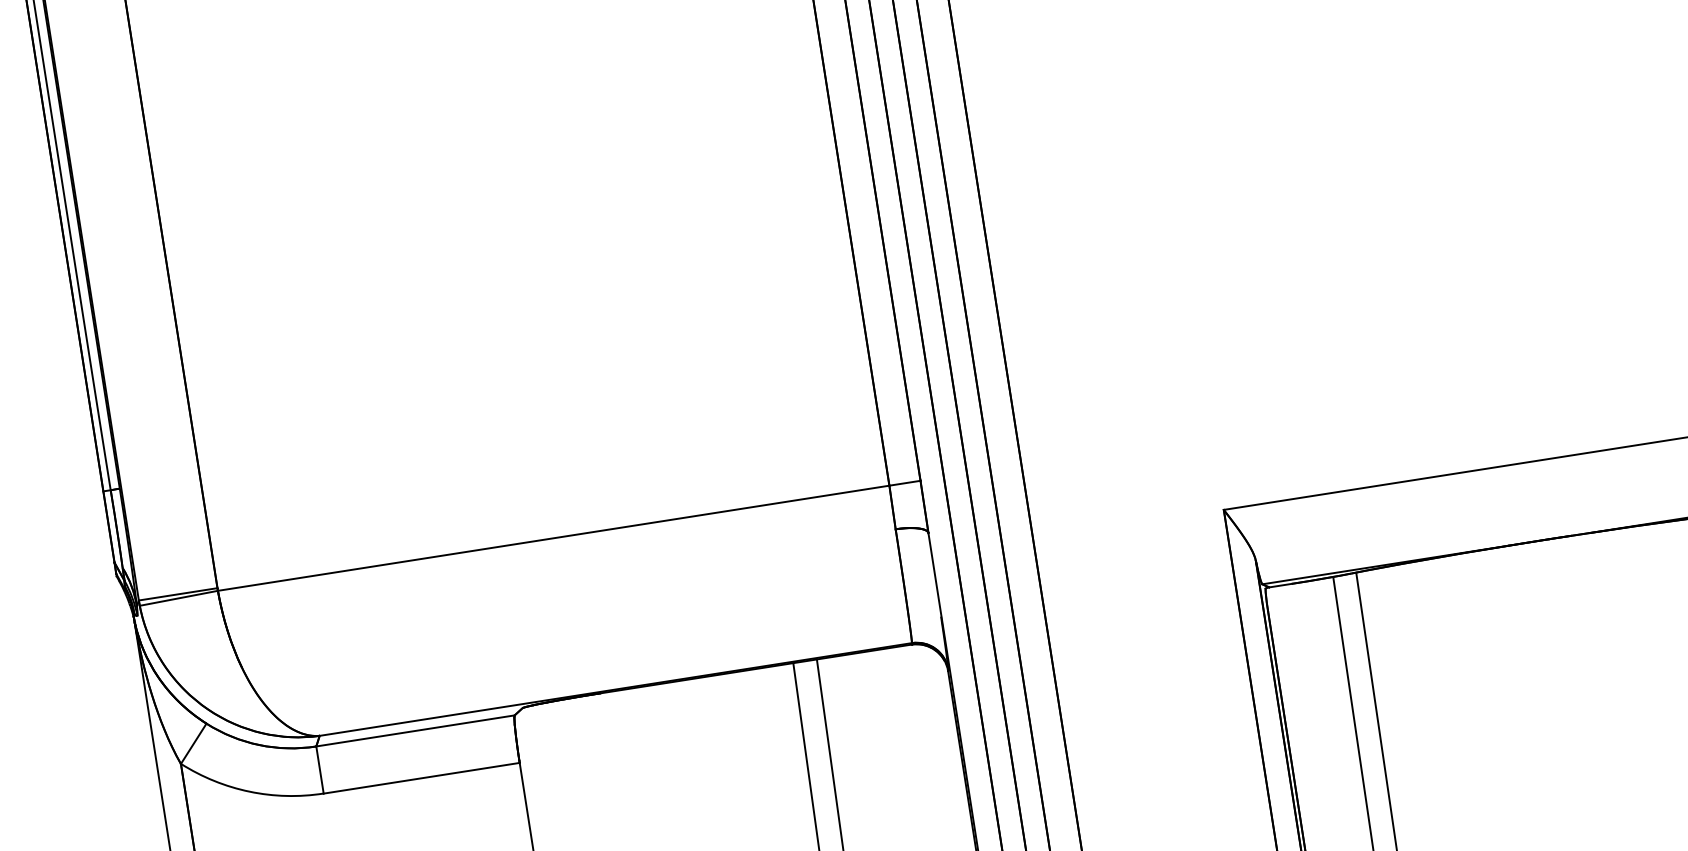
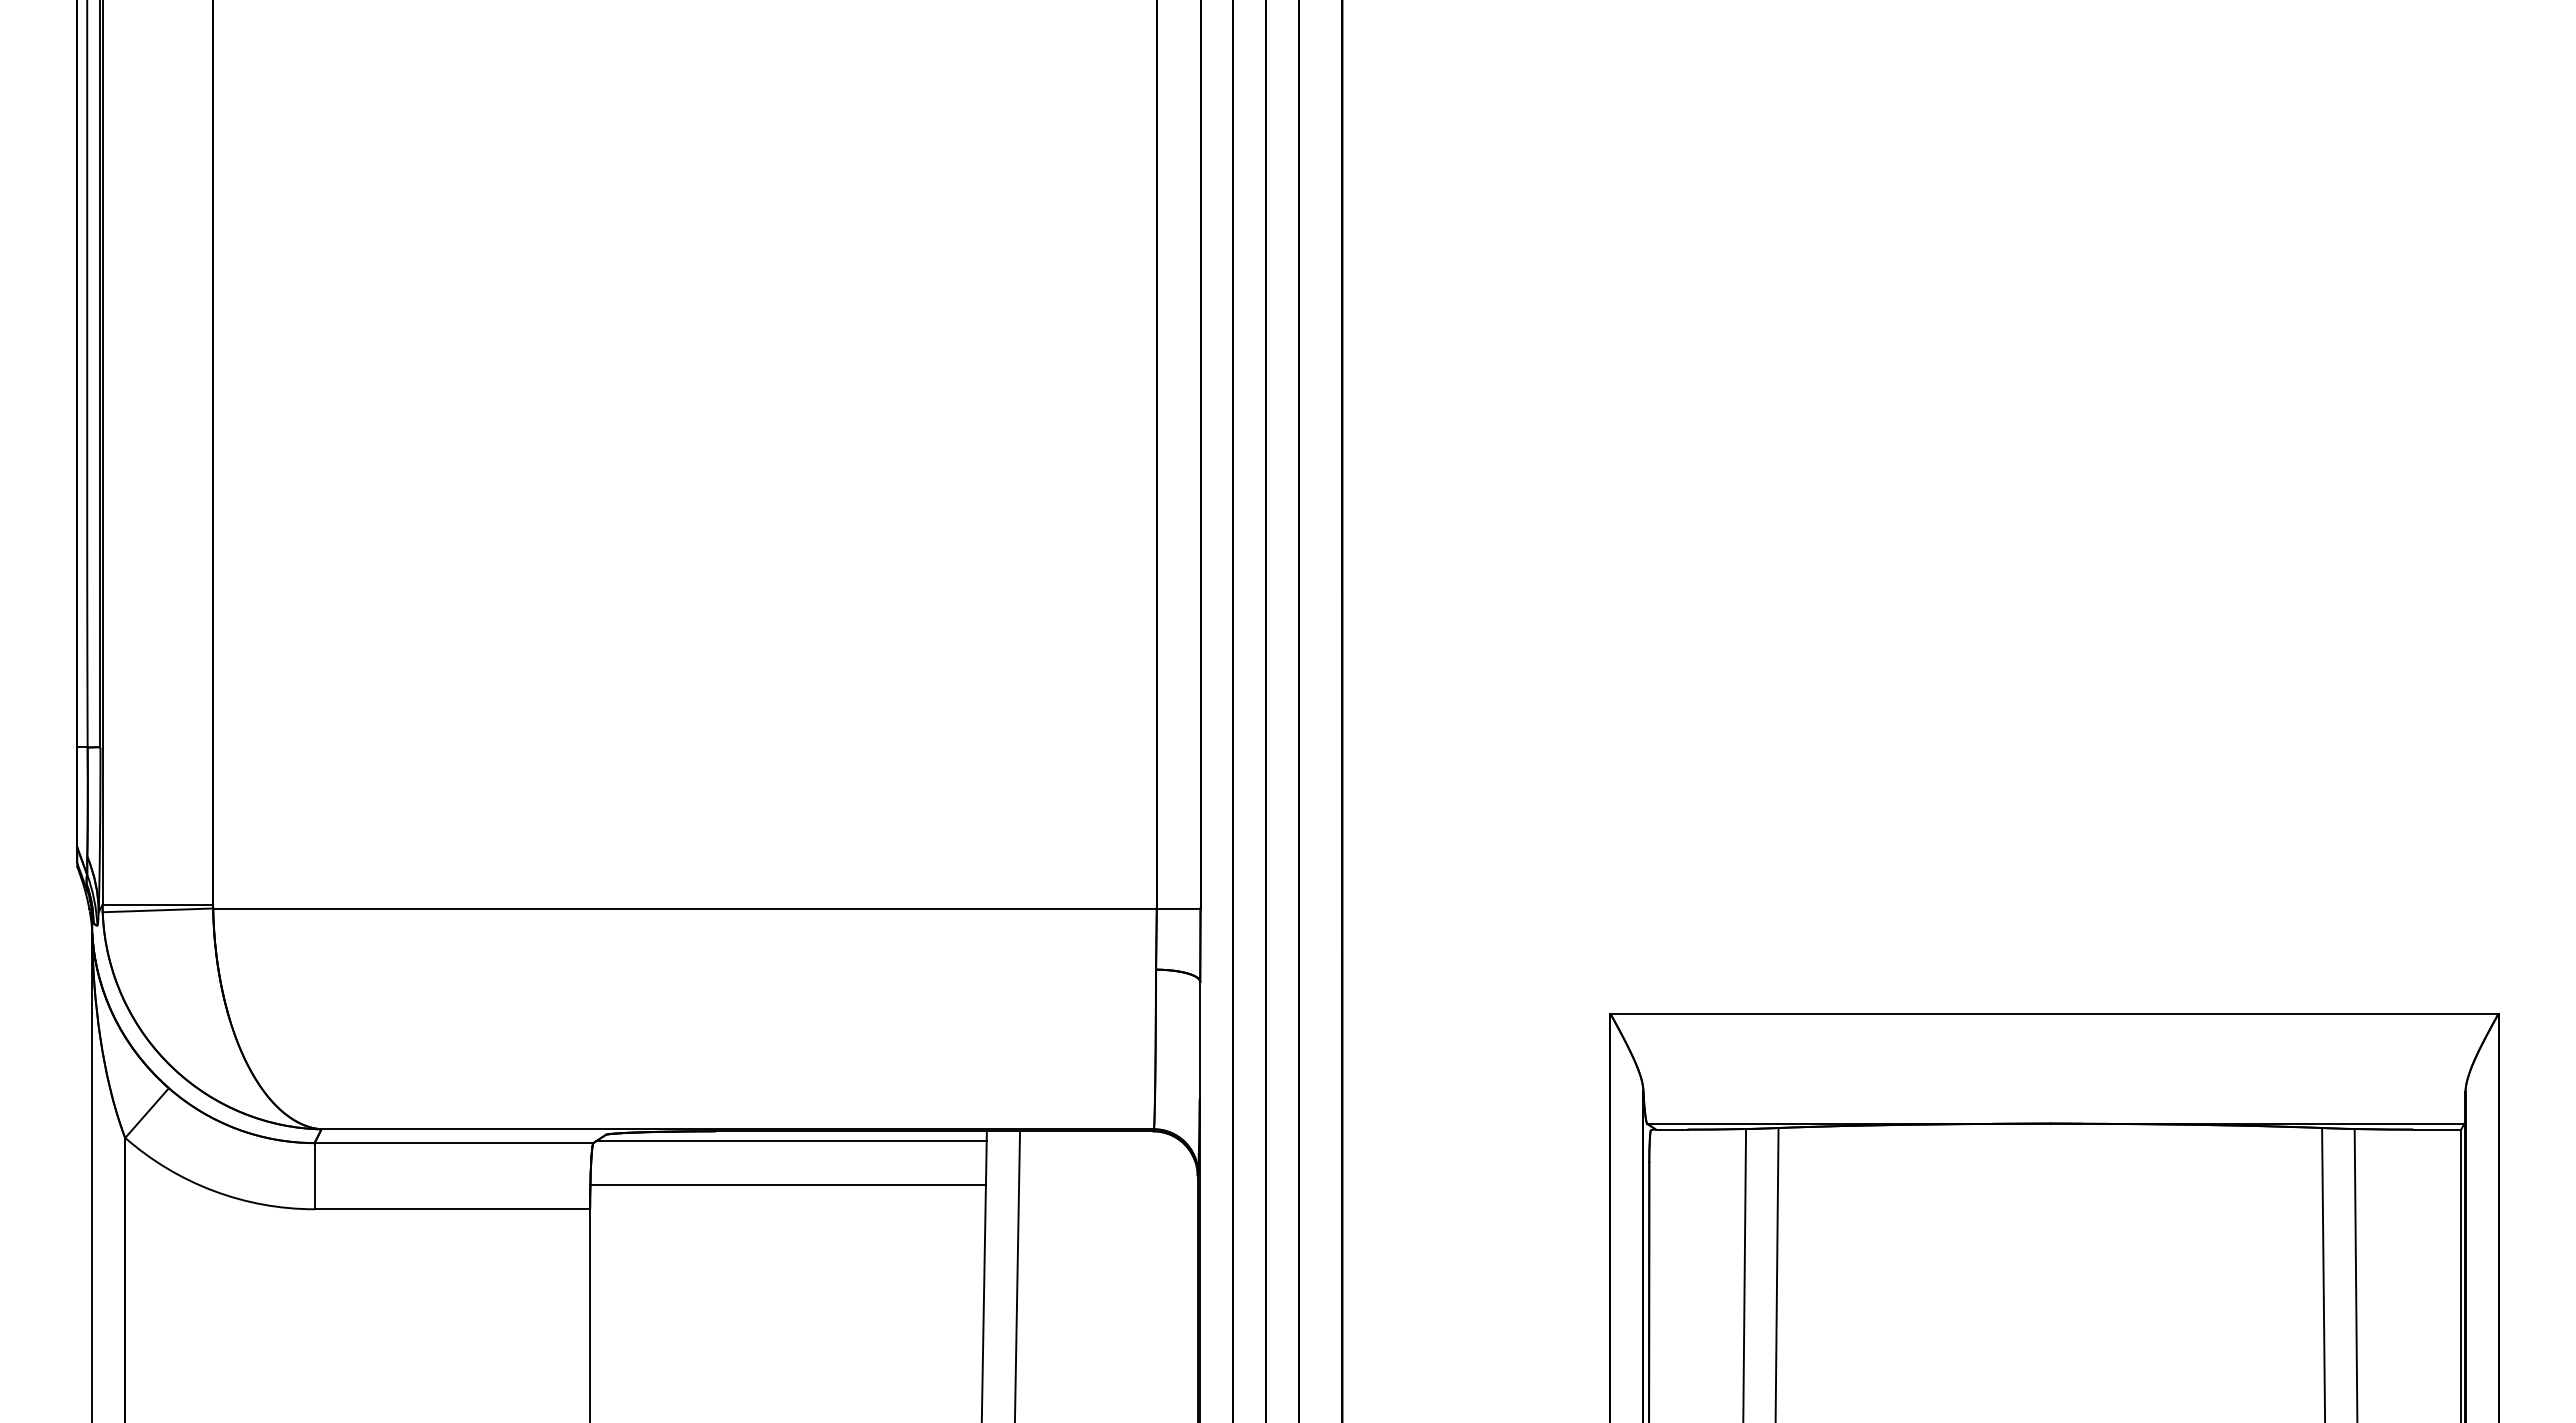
line: (654, 692) -> (790, 1141), added
line: (657, 723) -> (787, 1184), added

